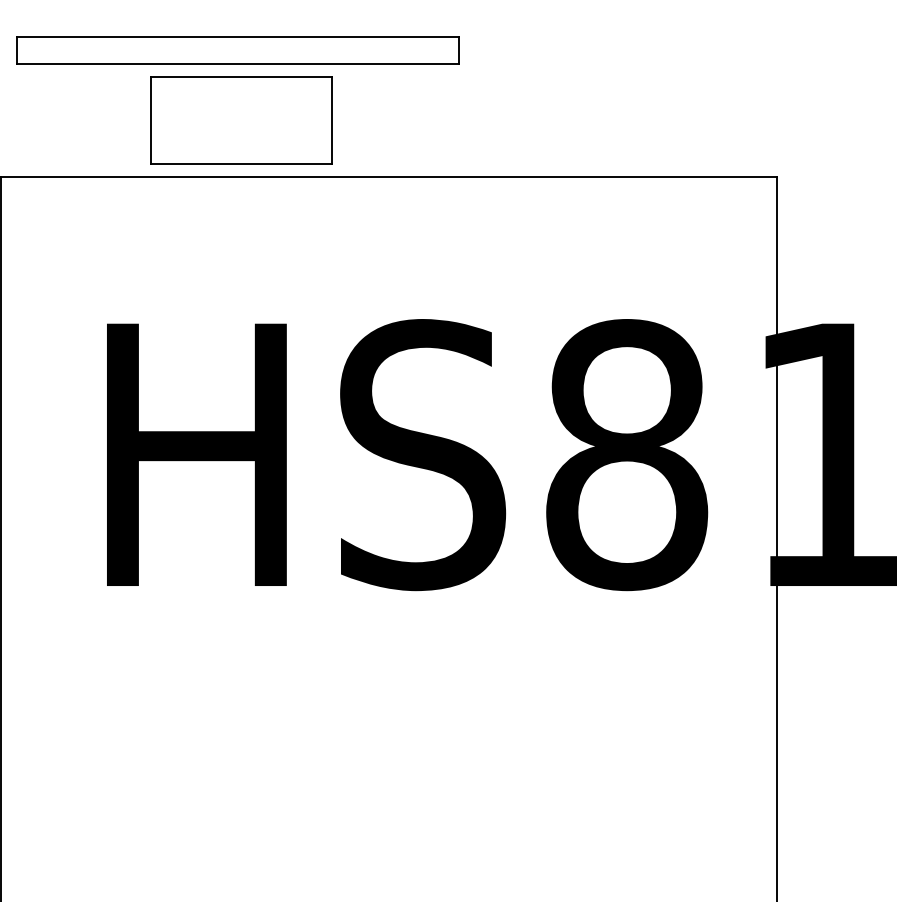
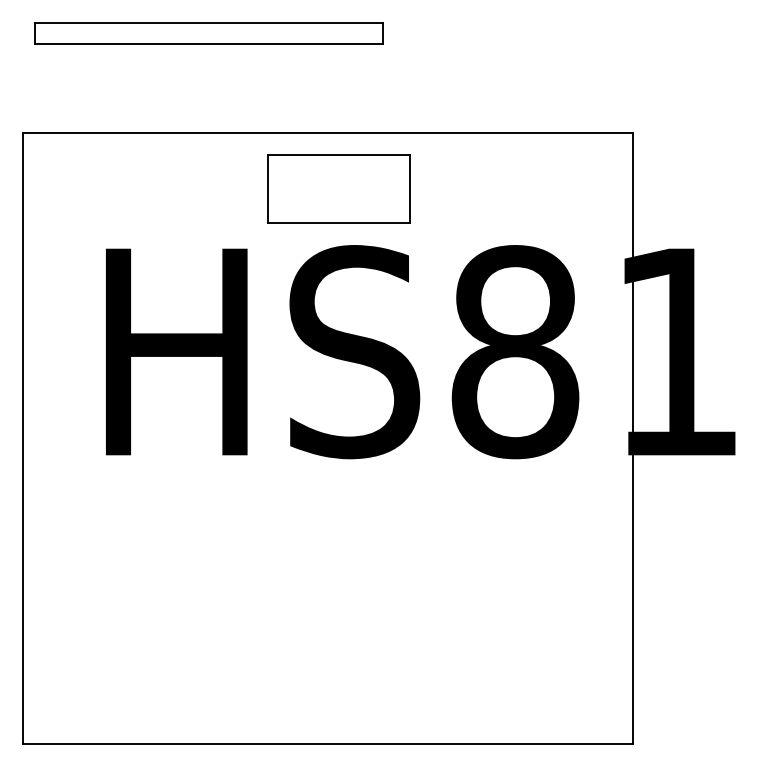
part: (241, 120) -> (338, 188), moved

